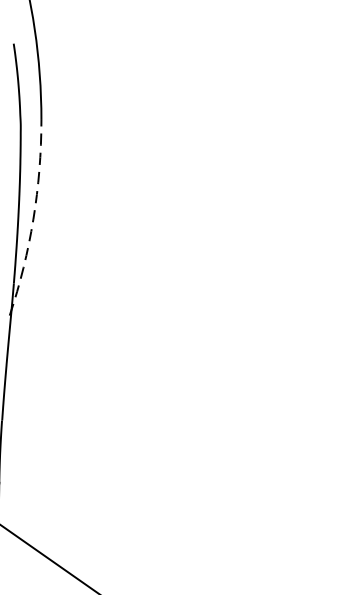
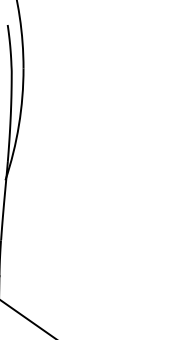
arc: (32, 219) -> (18, 125), dashed -> solid

